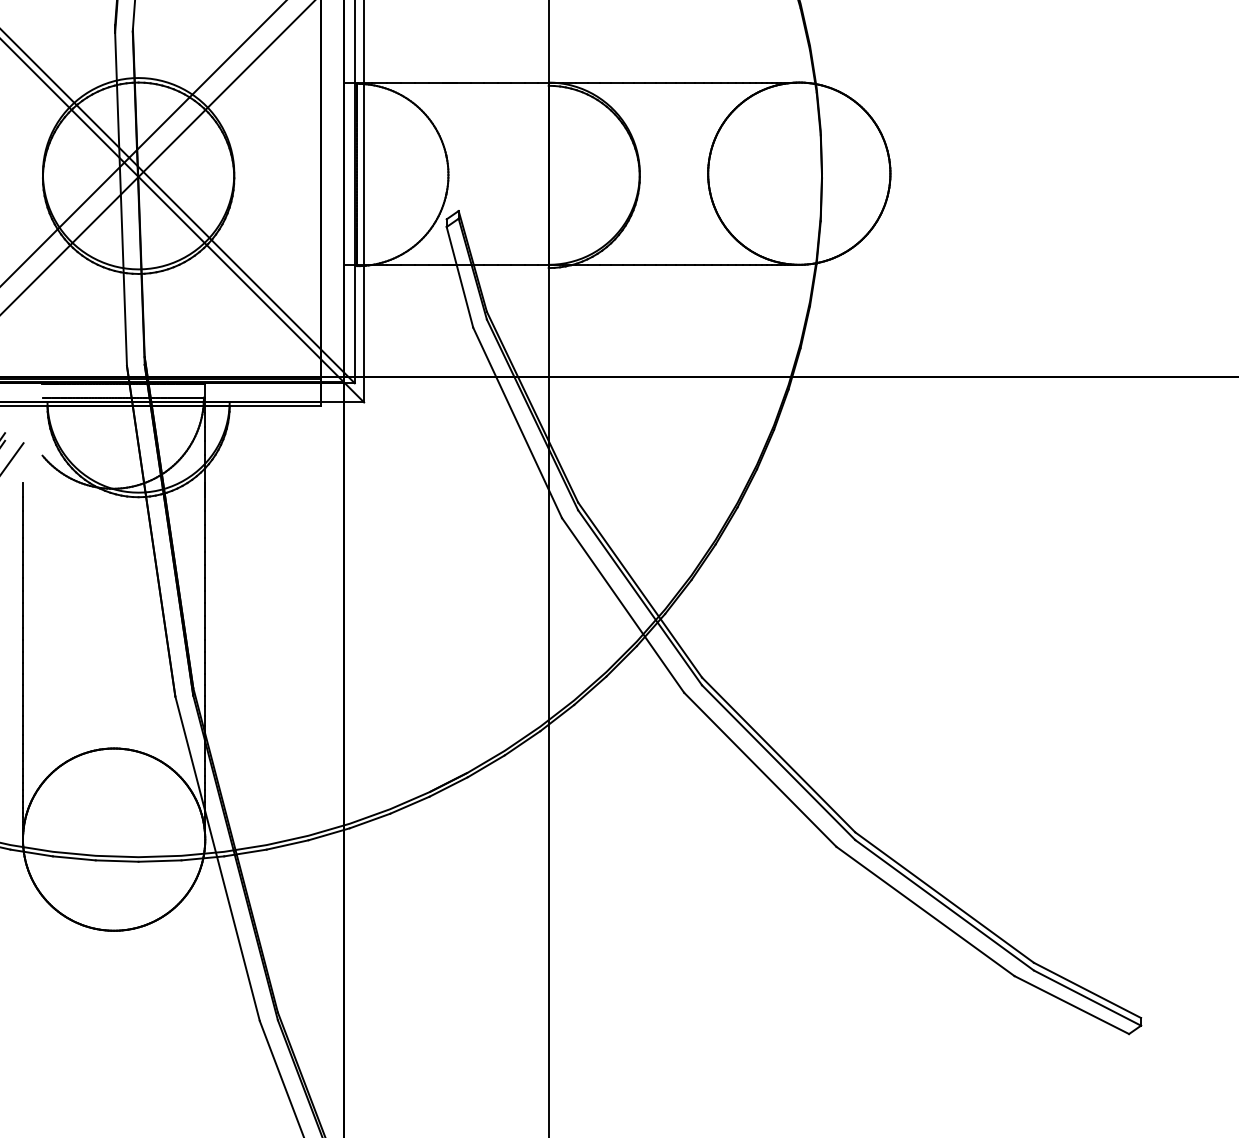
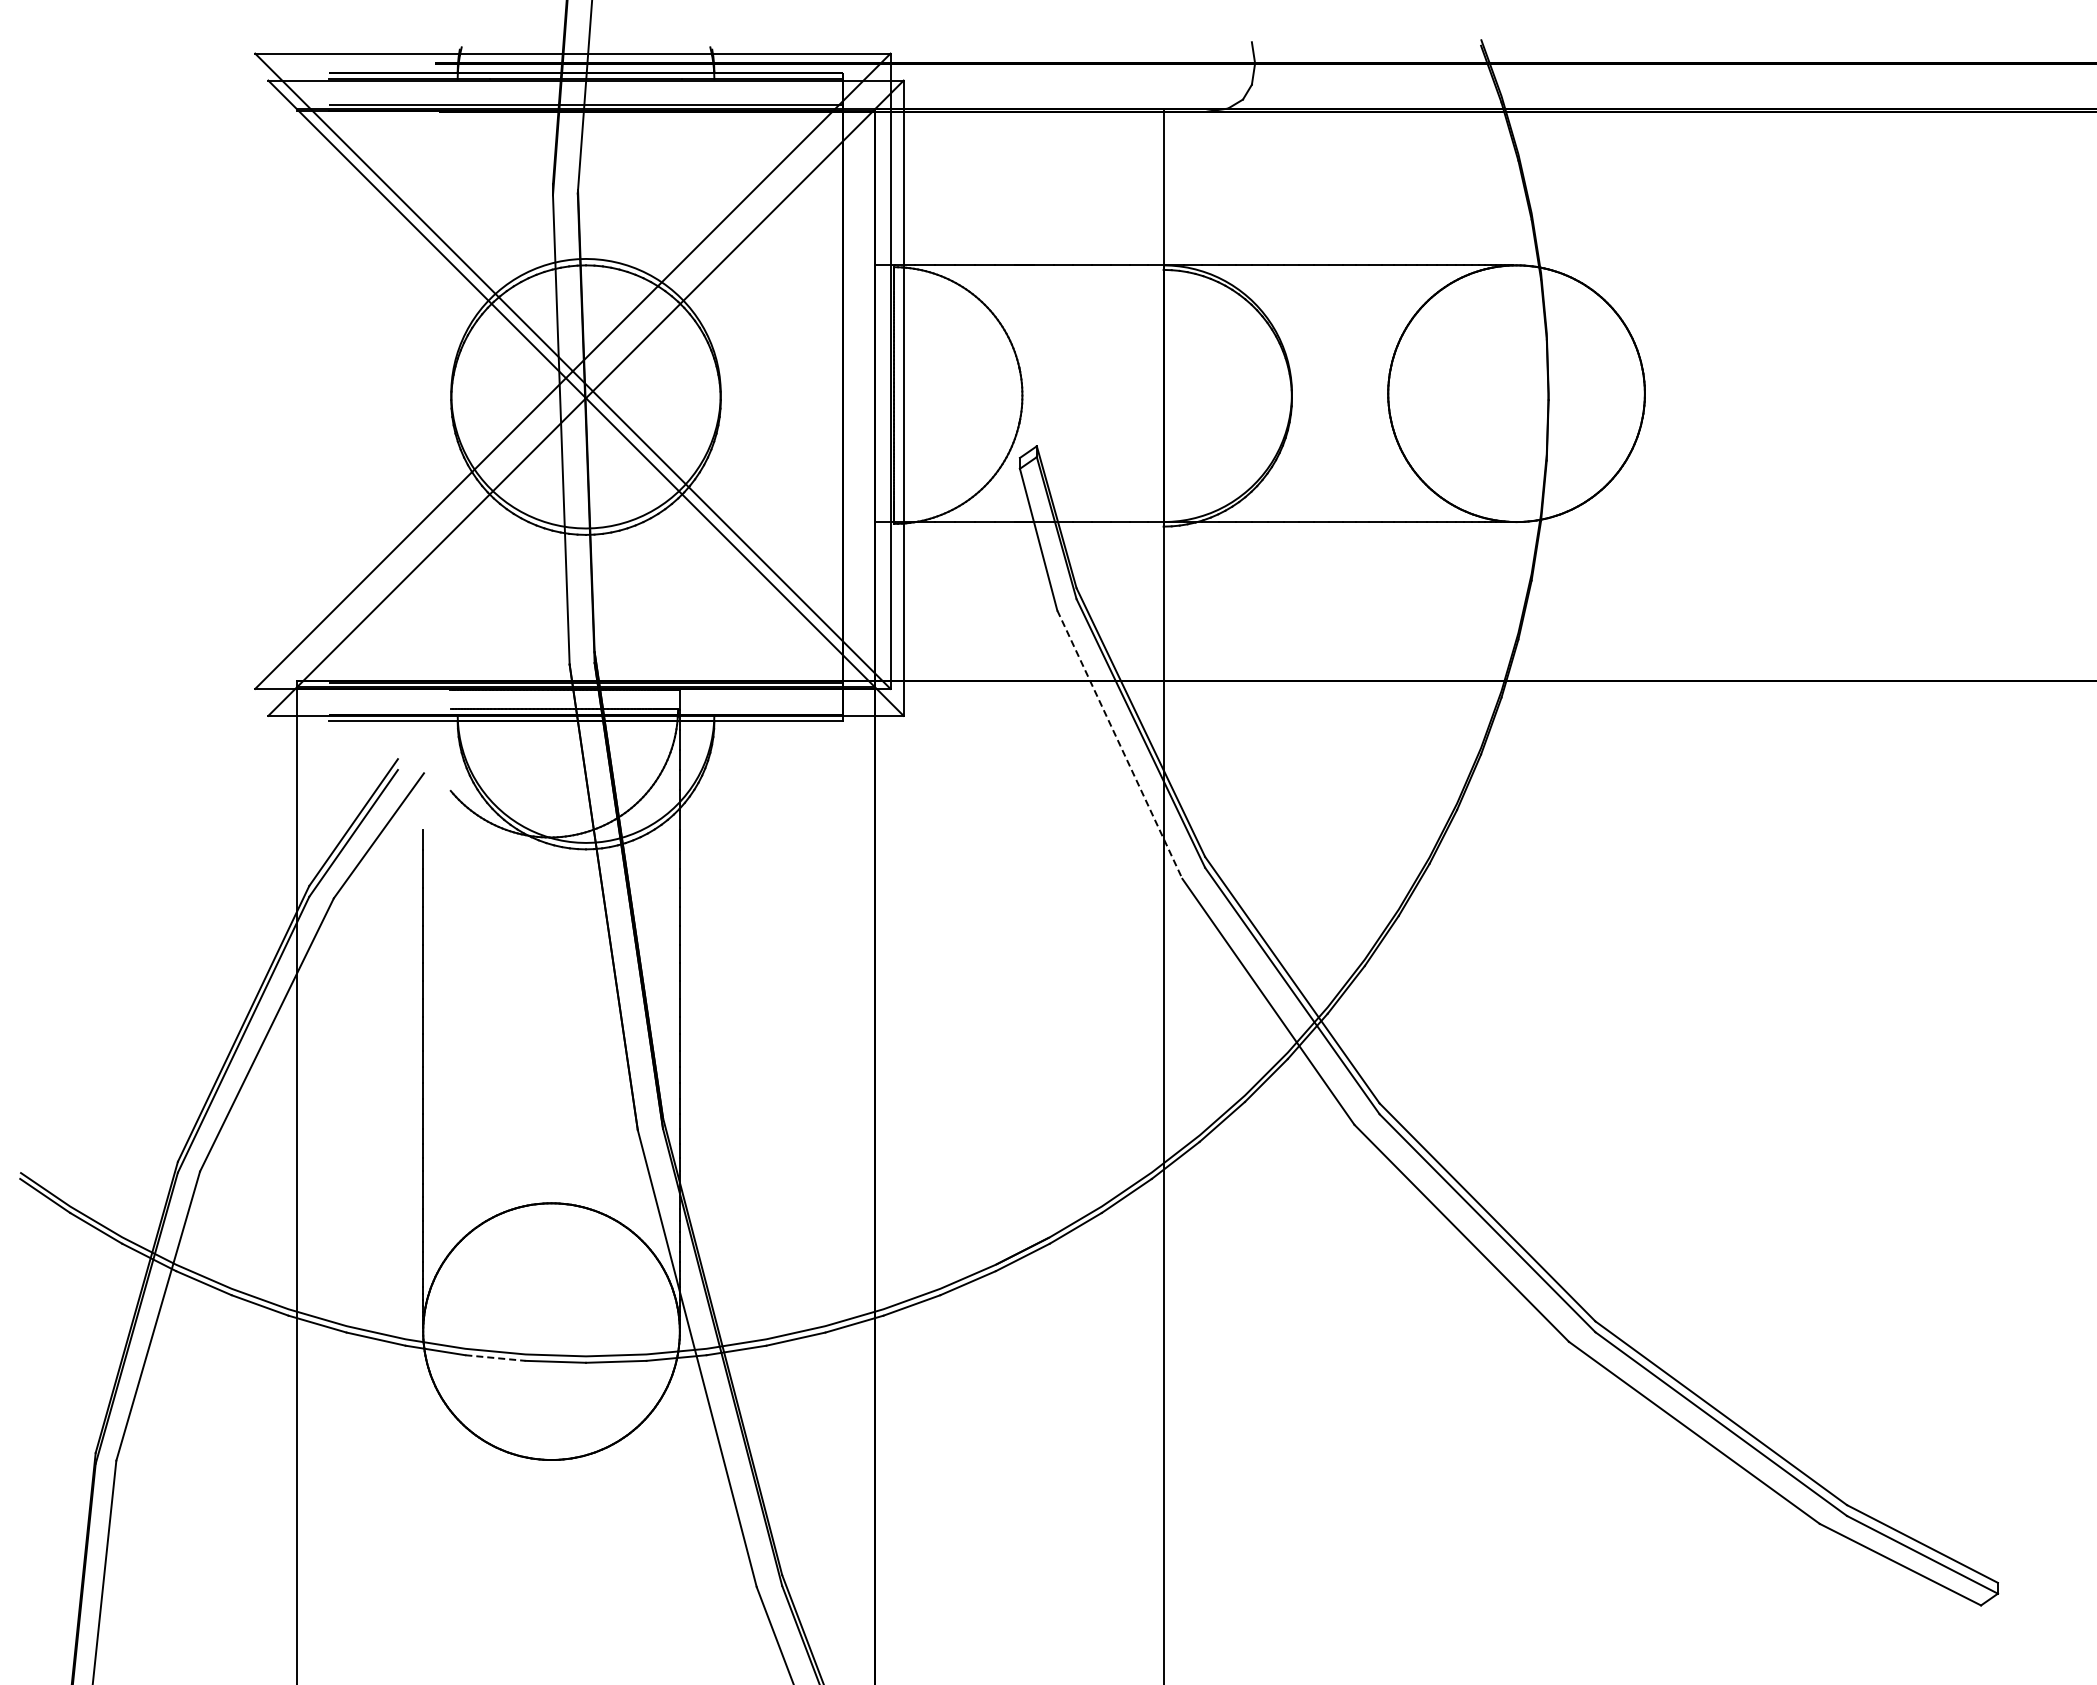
line: (518, 423) -> (1120, 745), solid -> dashed
line: (74, 858) -> (495, 1358), solid -> dashed

